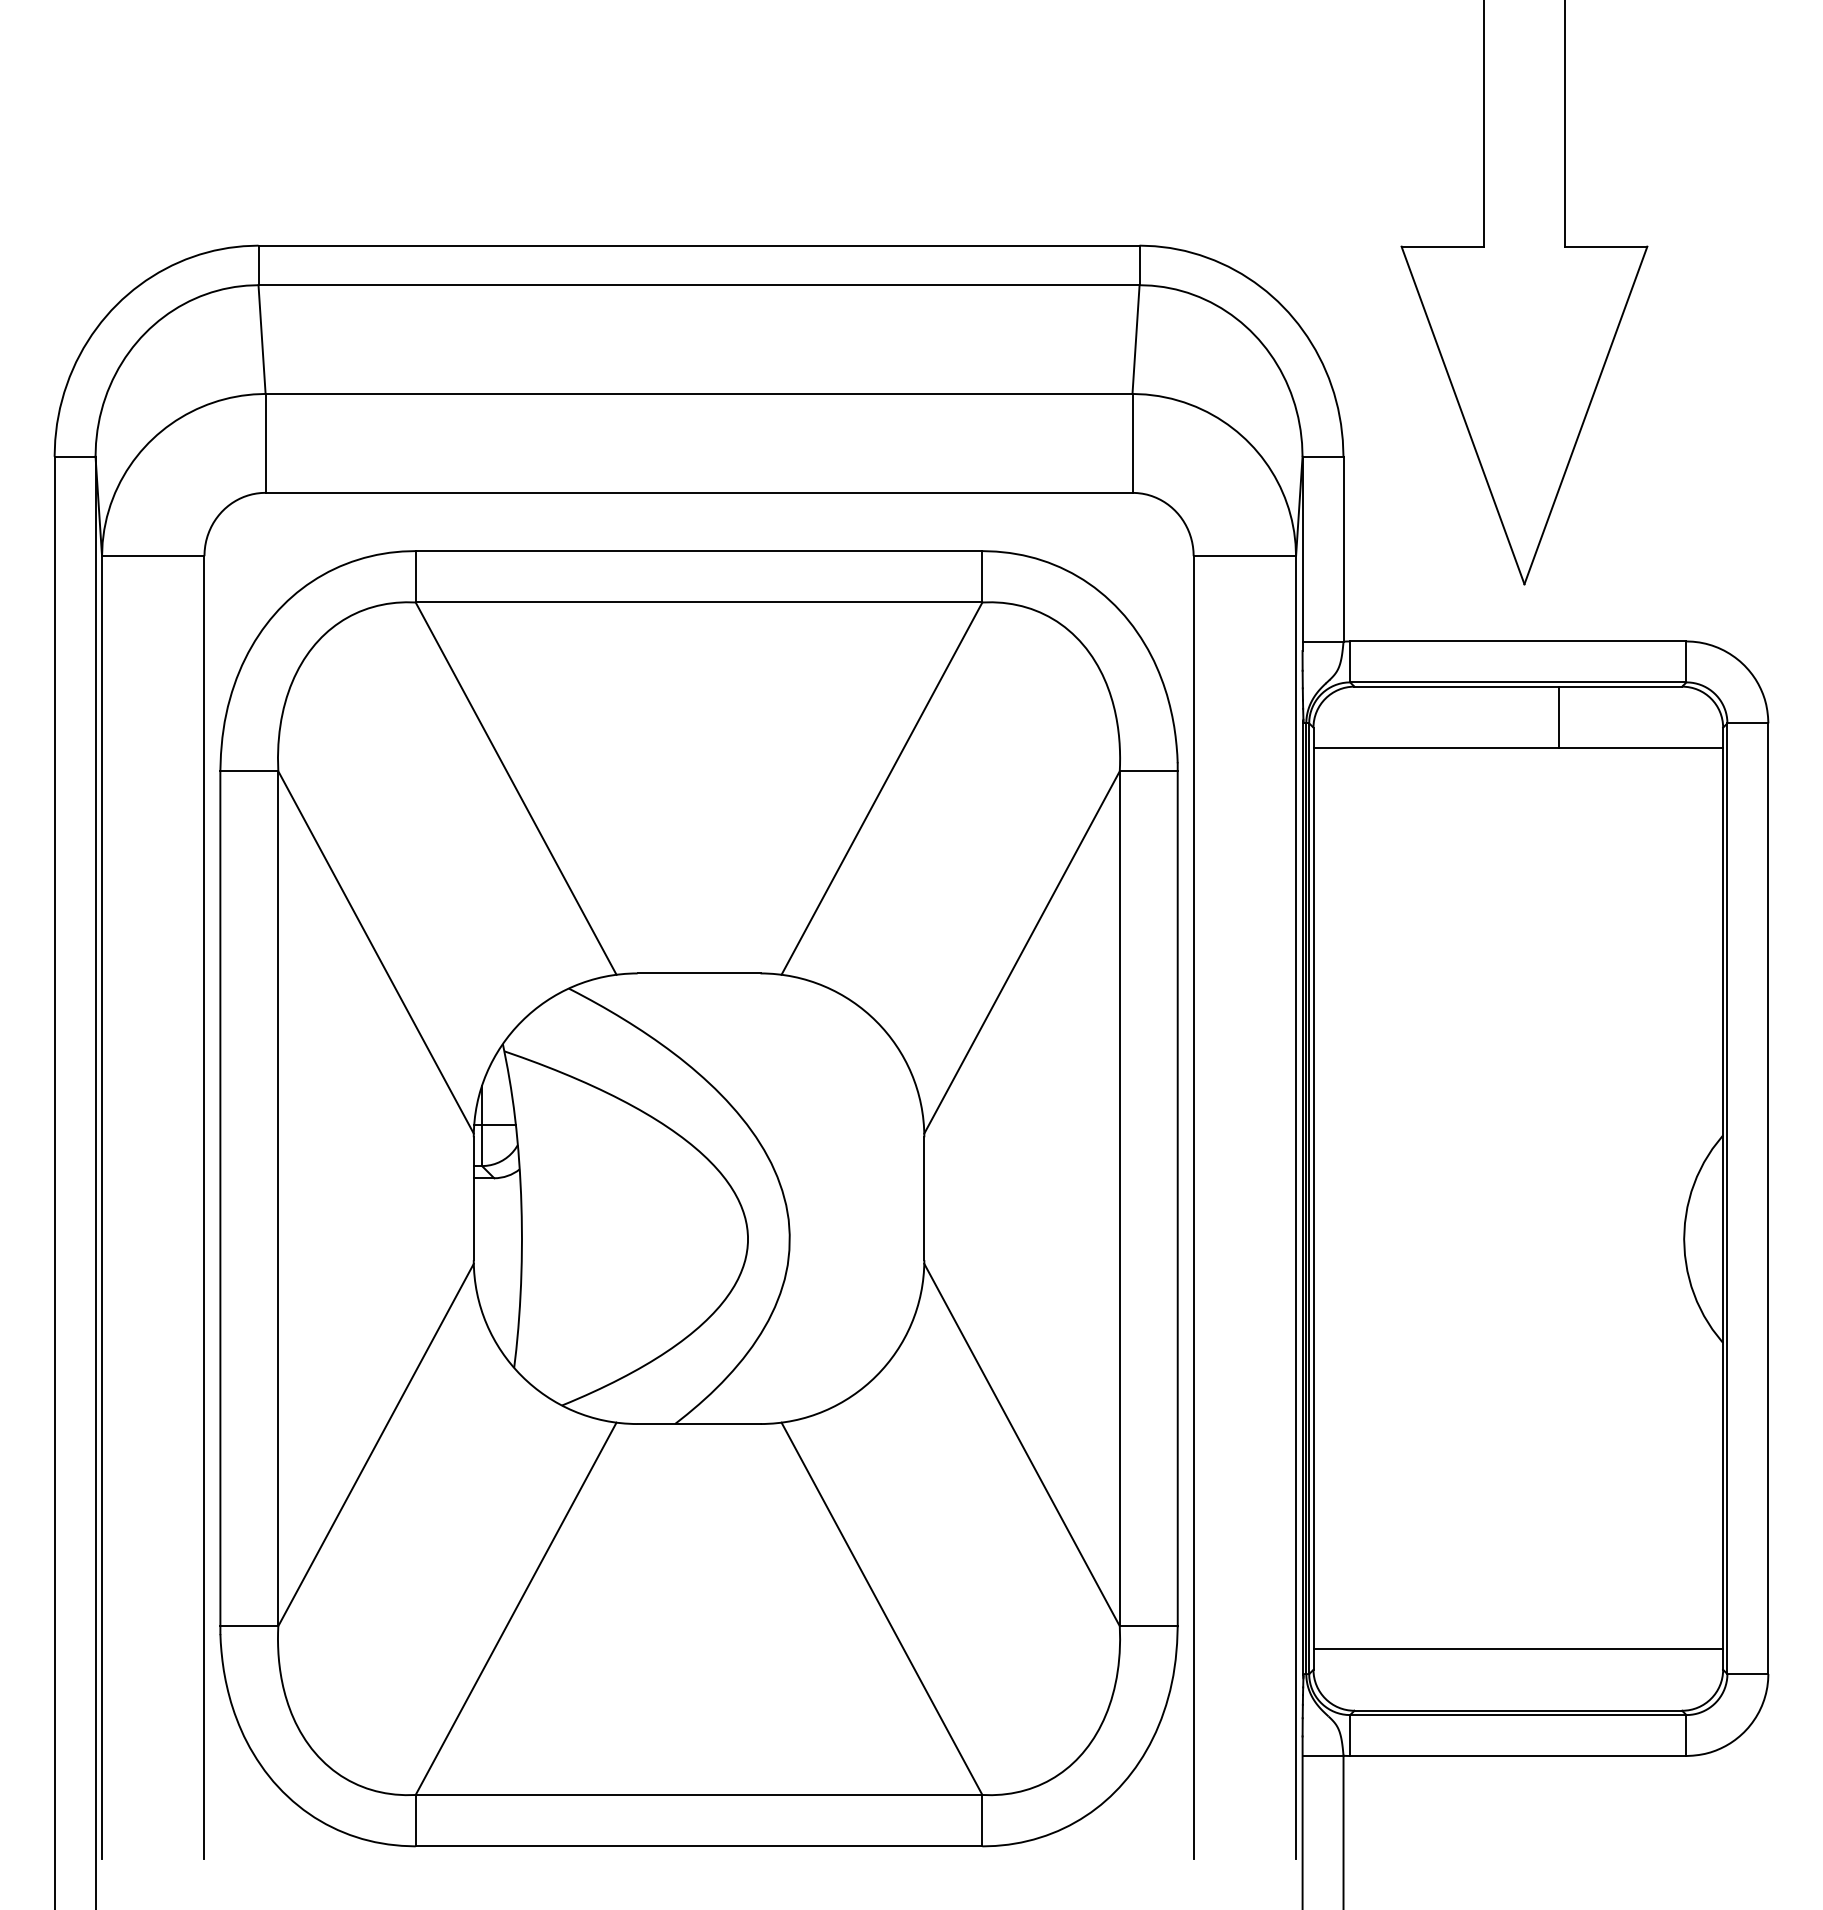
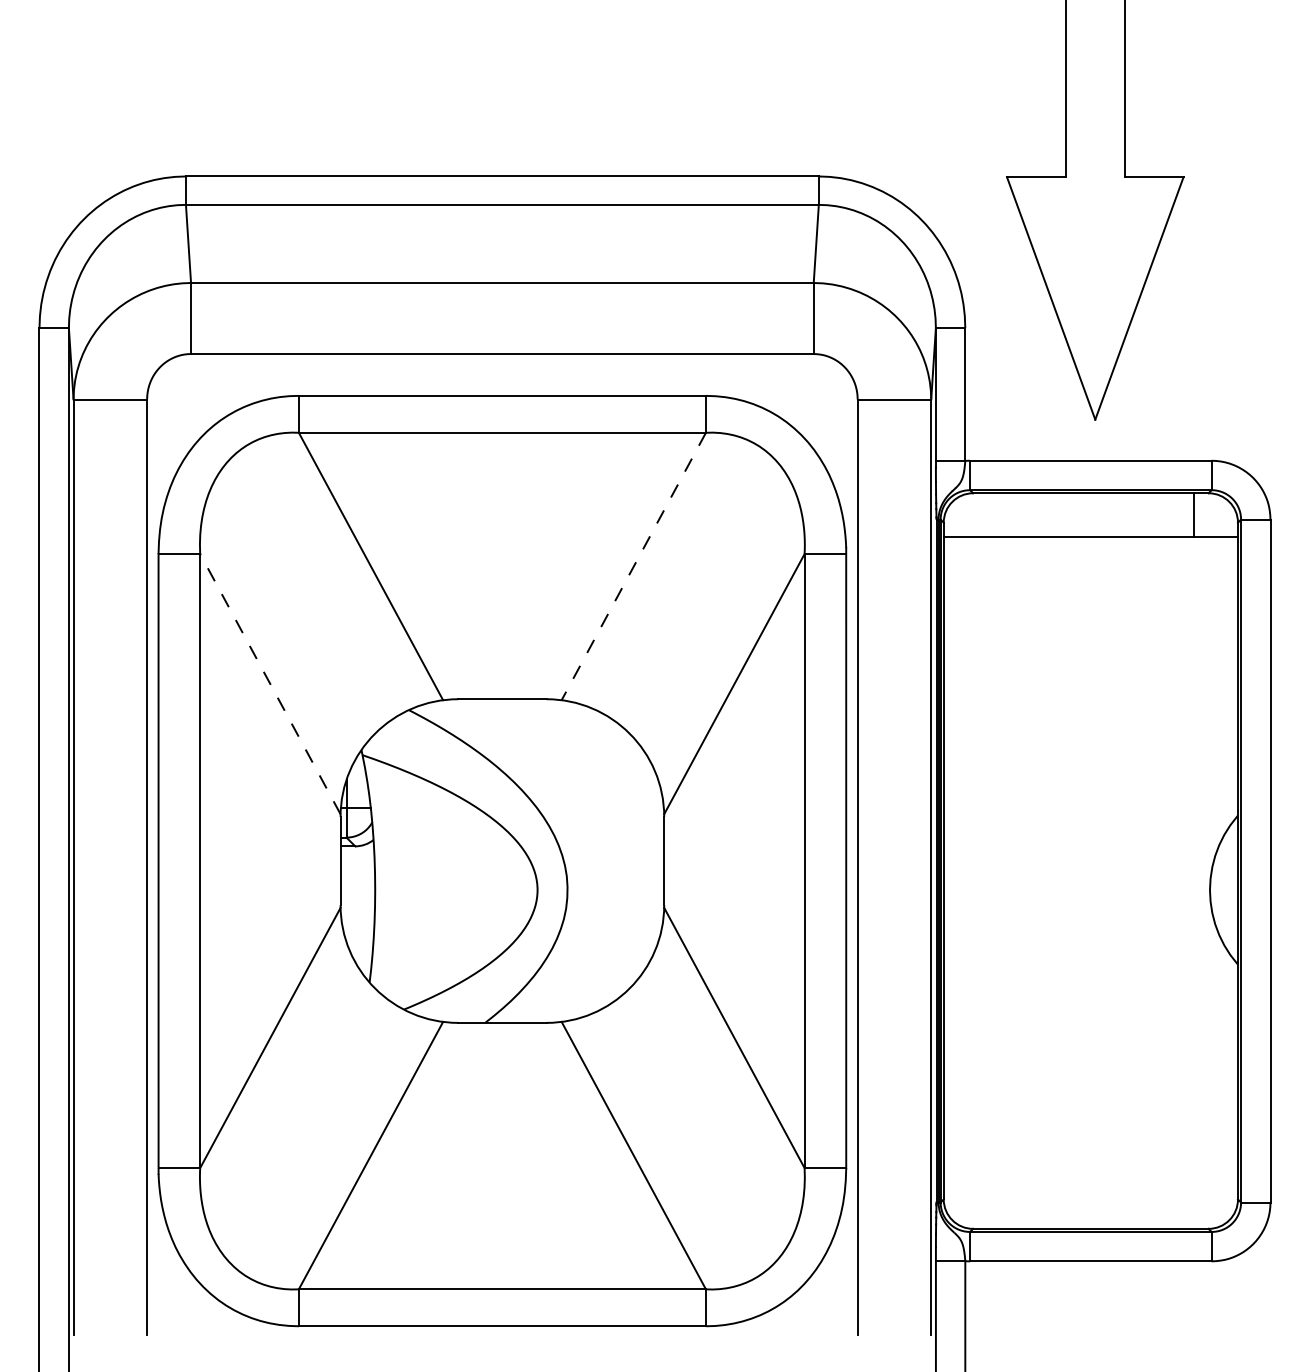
line: (1559, 716) -> (1193, 514), moved
line: (881, 788) -> (633, 566), solid -> dashed
line: (376, 952) -> (270, 684), solid -> dashed
line: (1518, 1648) -> (1091, 1184), removed

